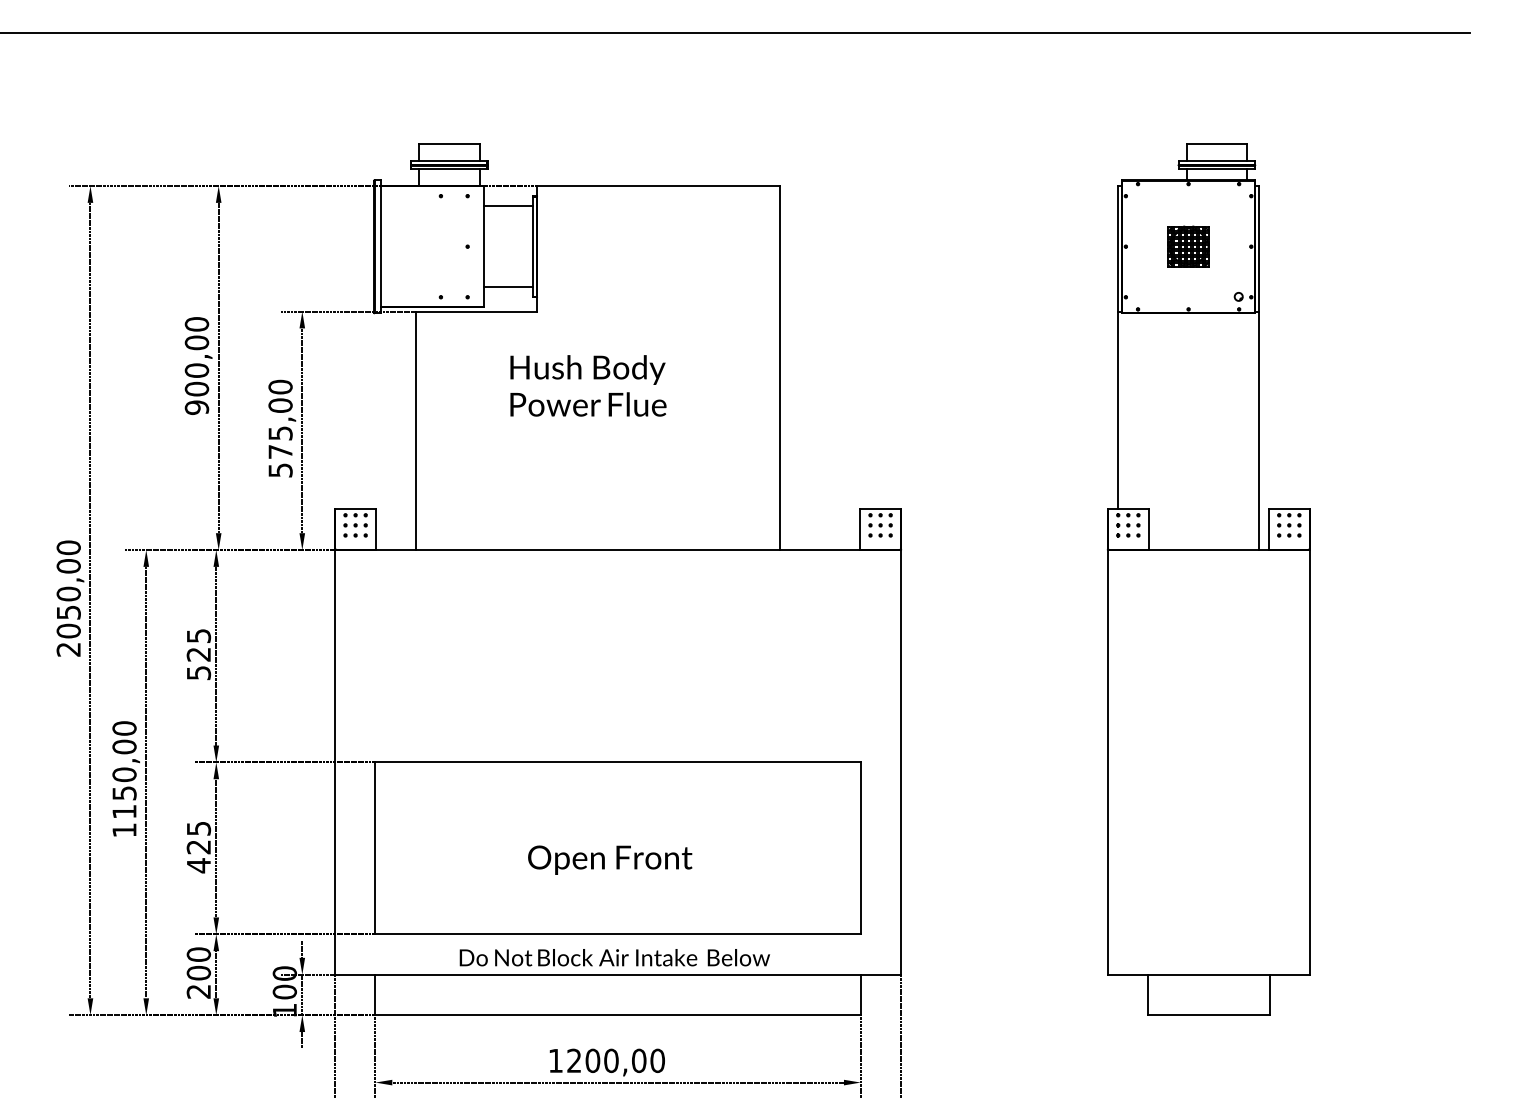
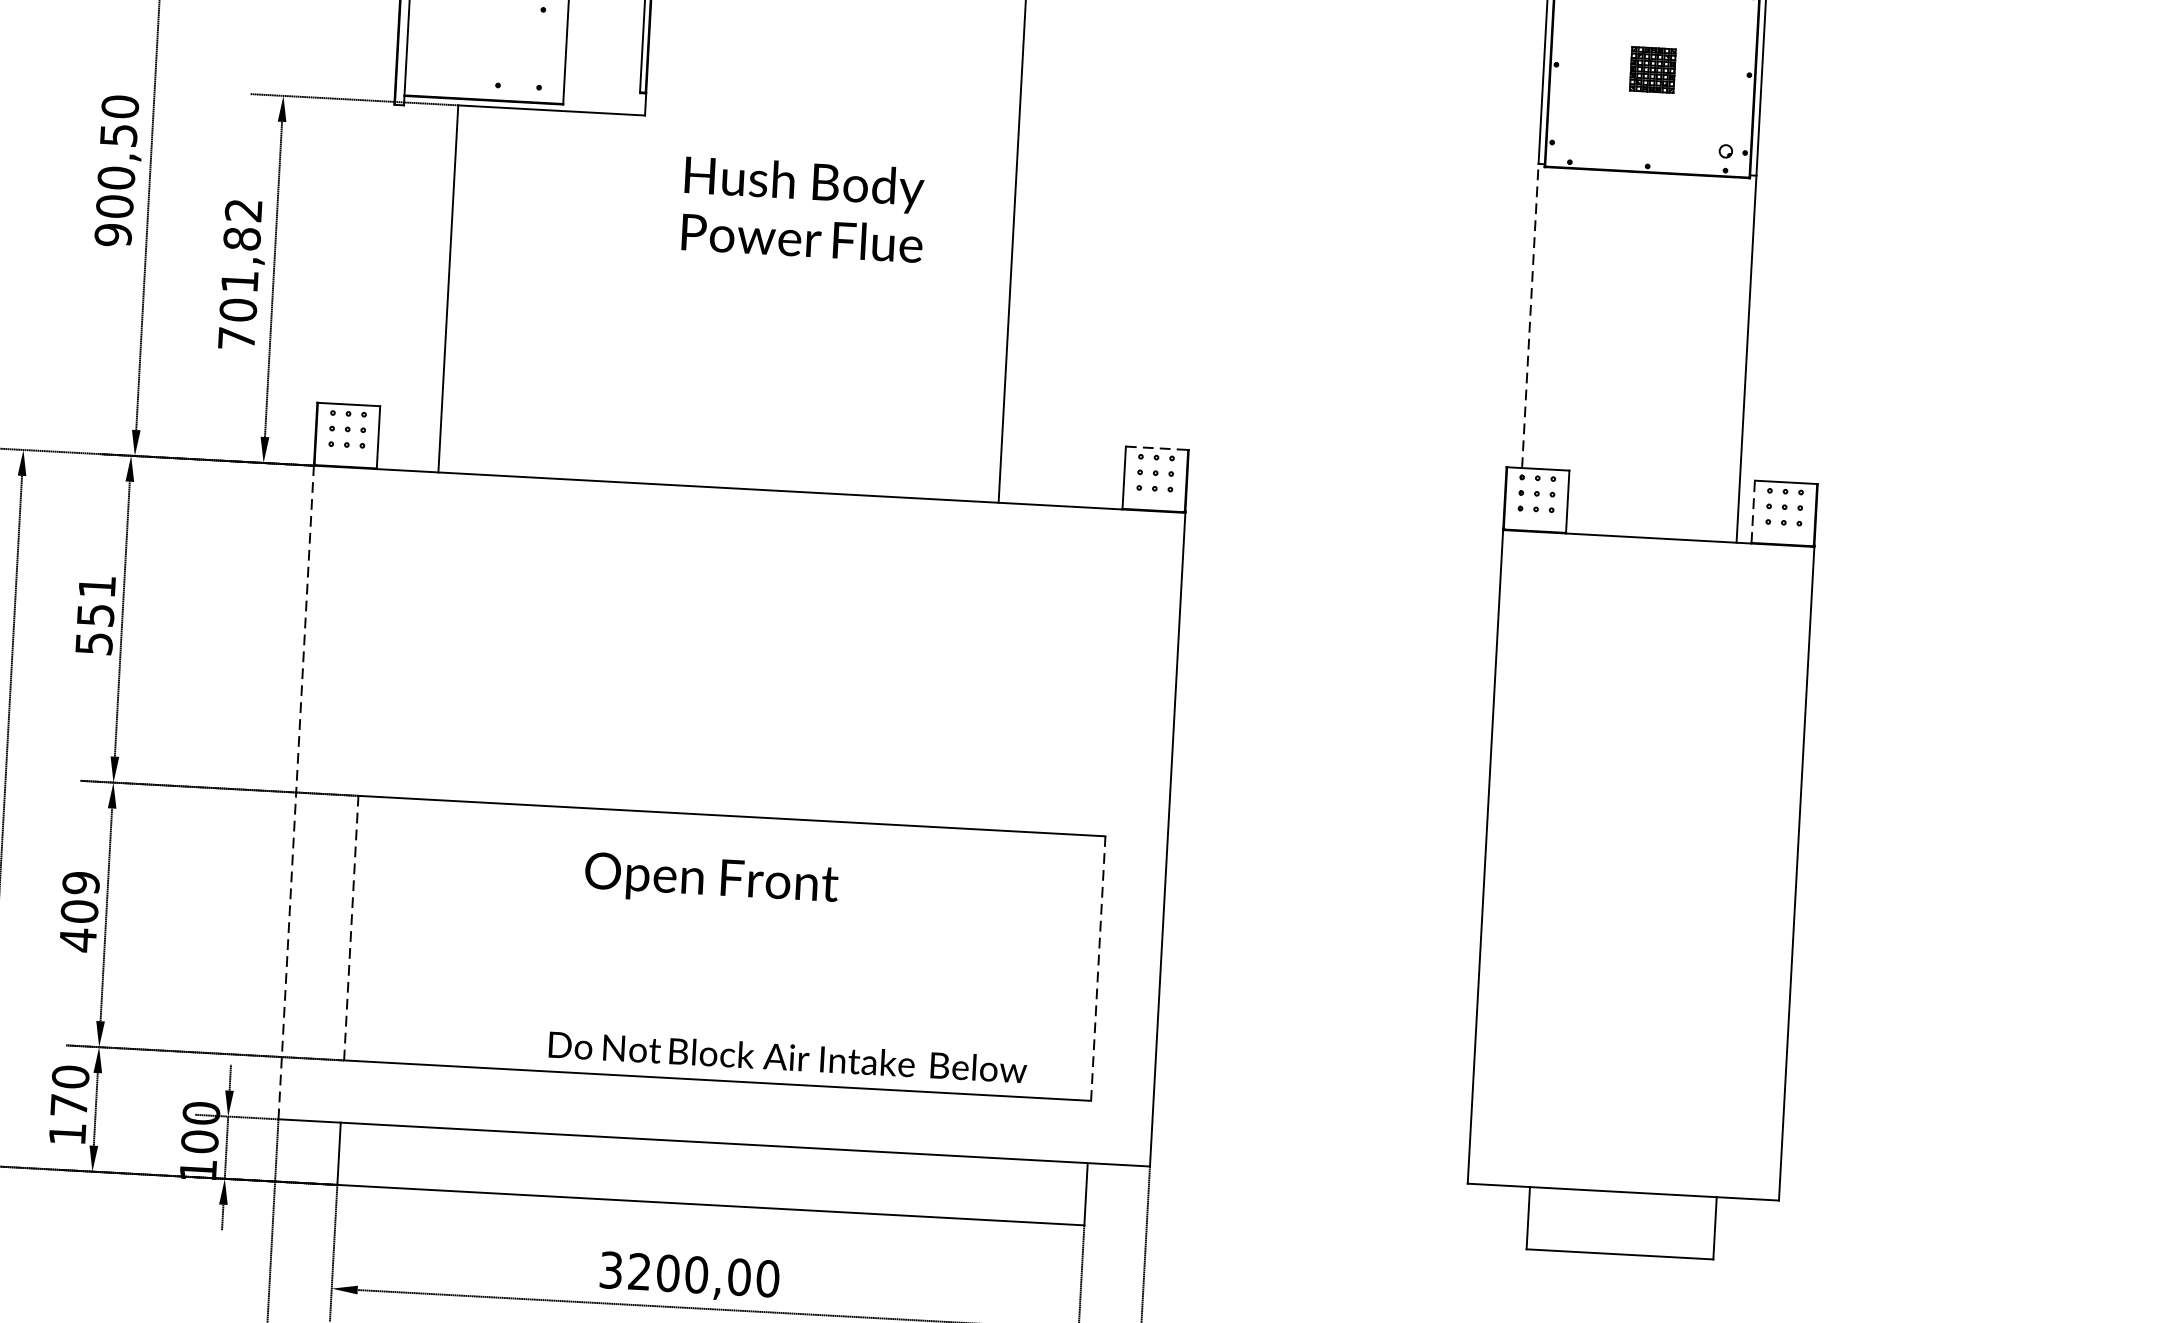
part: (1188, 246) -> (1652, 69), size x0.7
line: (508, 287) -> (602, 76), removed
text: (196, 342) -> (118, 134), 900,00 -> 900,50
text: (588, 385) -> (803, 208), moved
line: (1117, 410) -> (1529, 316), solid -> dashed
text: (280, 428) -> (240, 274), 575,00 -> 701,82
line: (881, 509) -> (1158, 448), solid -> dashed
line: (1269, 528) -> (1753, 510), solid -> dashed
text: (198, 645) -> (95, 601), 525 -> 551
line: (335, 761) -> (297, 791), solid -> dashed
text: (198, 837) -> (79, 896), 425 -> 409
line: (375, 848) -> (351, 928), solid -> dashed
line: (860, 848) -> (1097, 968), solid -> dashed
text: (610, 859) -> (712, 880), moved
text: (614, 957) -> (787, 1056), moved
text: (198, 981) -> (67, 1118), 200 -> 170
text: (555, 1060) -> (610, 1269), 1200,00 -> 3200,00

